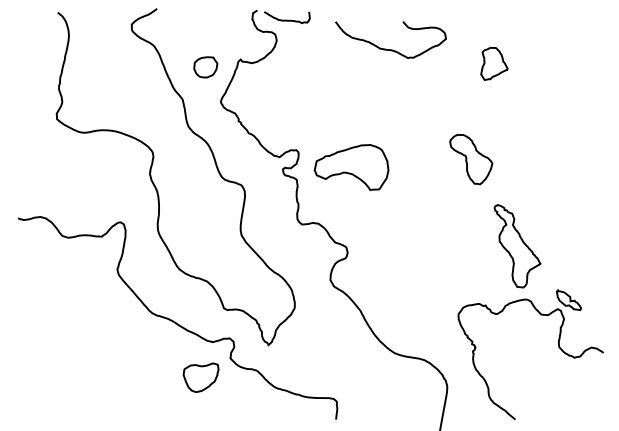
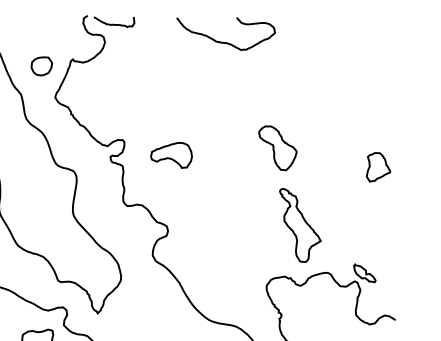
curve: (390, 49) -> (225, 42), moved
part: (494, 63) -> (378, 166), moved
part: (351, 167) -> (171, 155), size x0.62
part: (517, 246) -> (300, 225), moved

